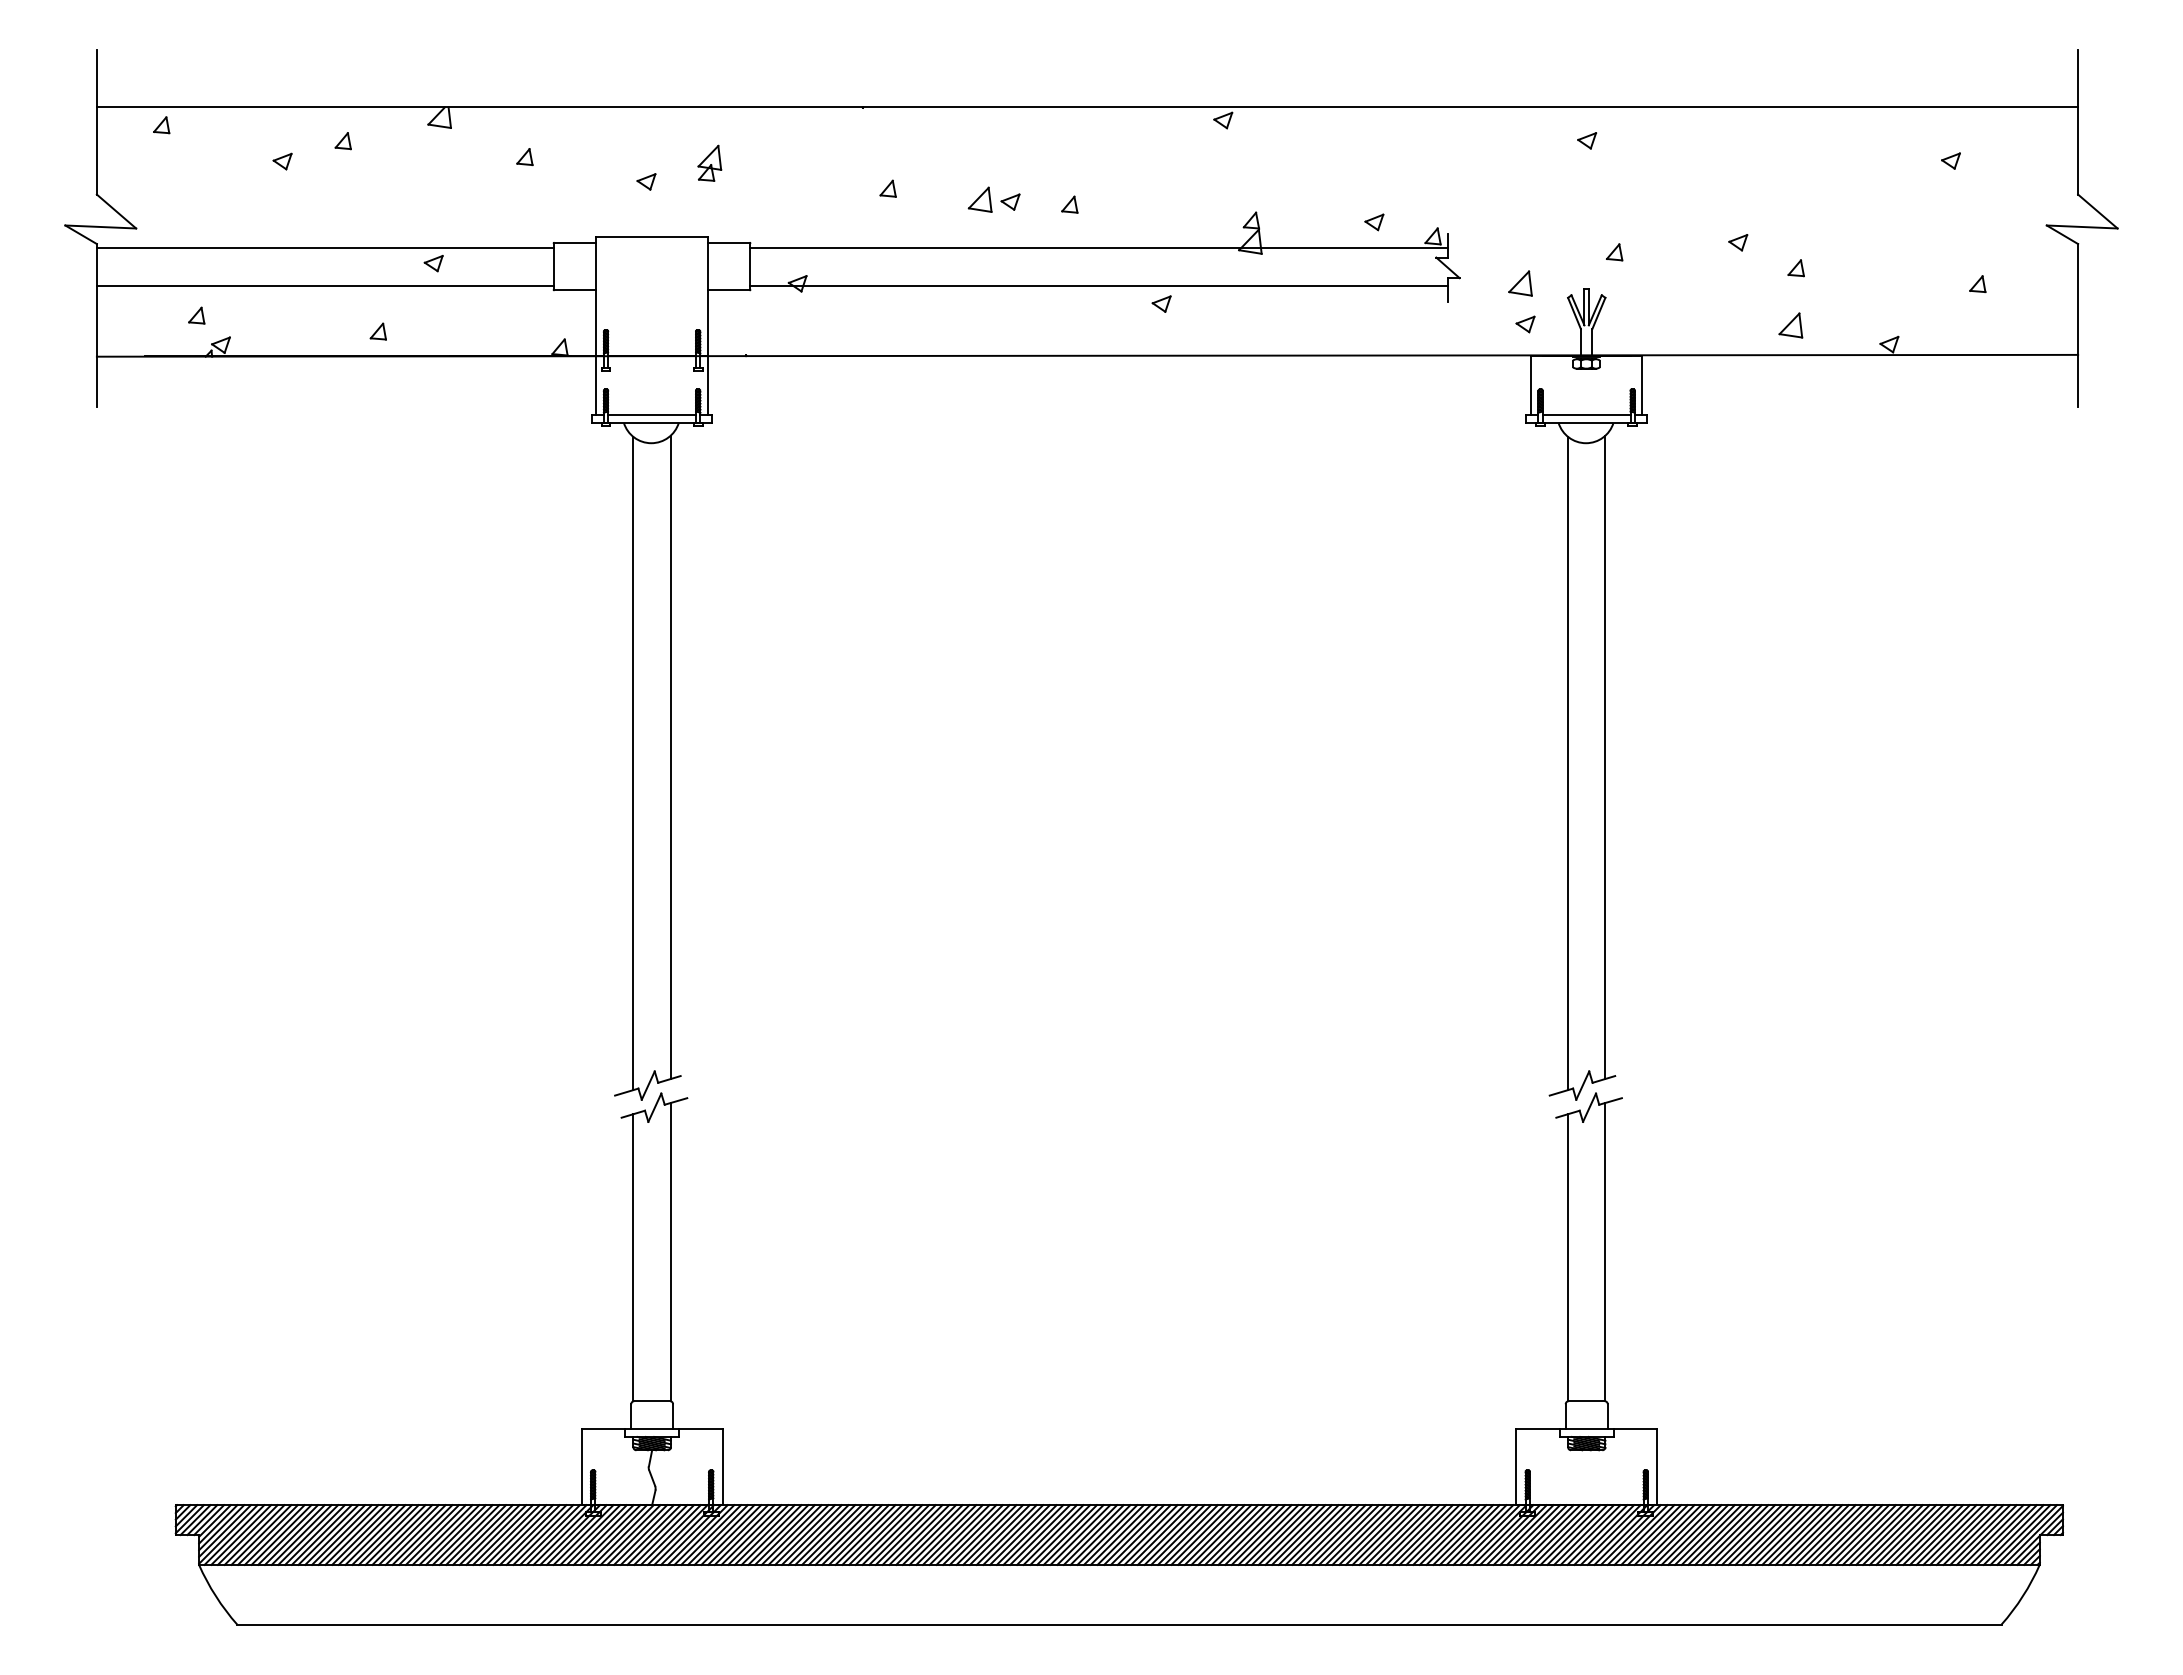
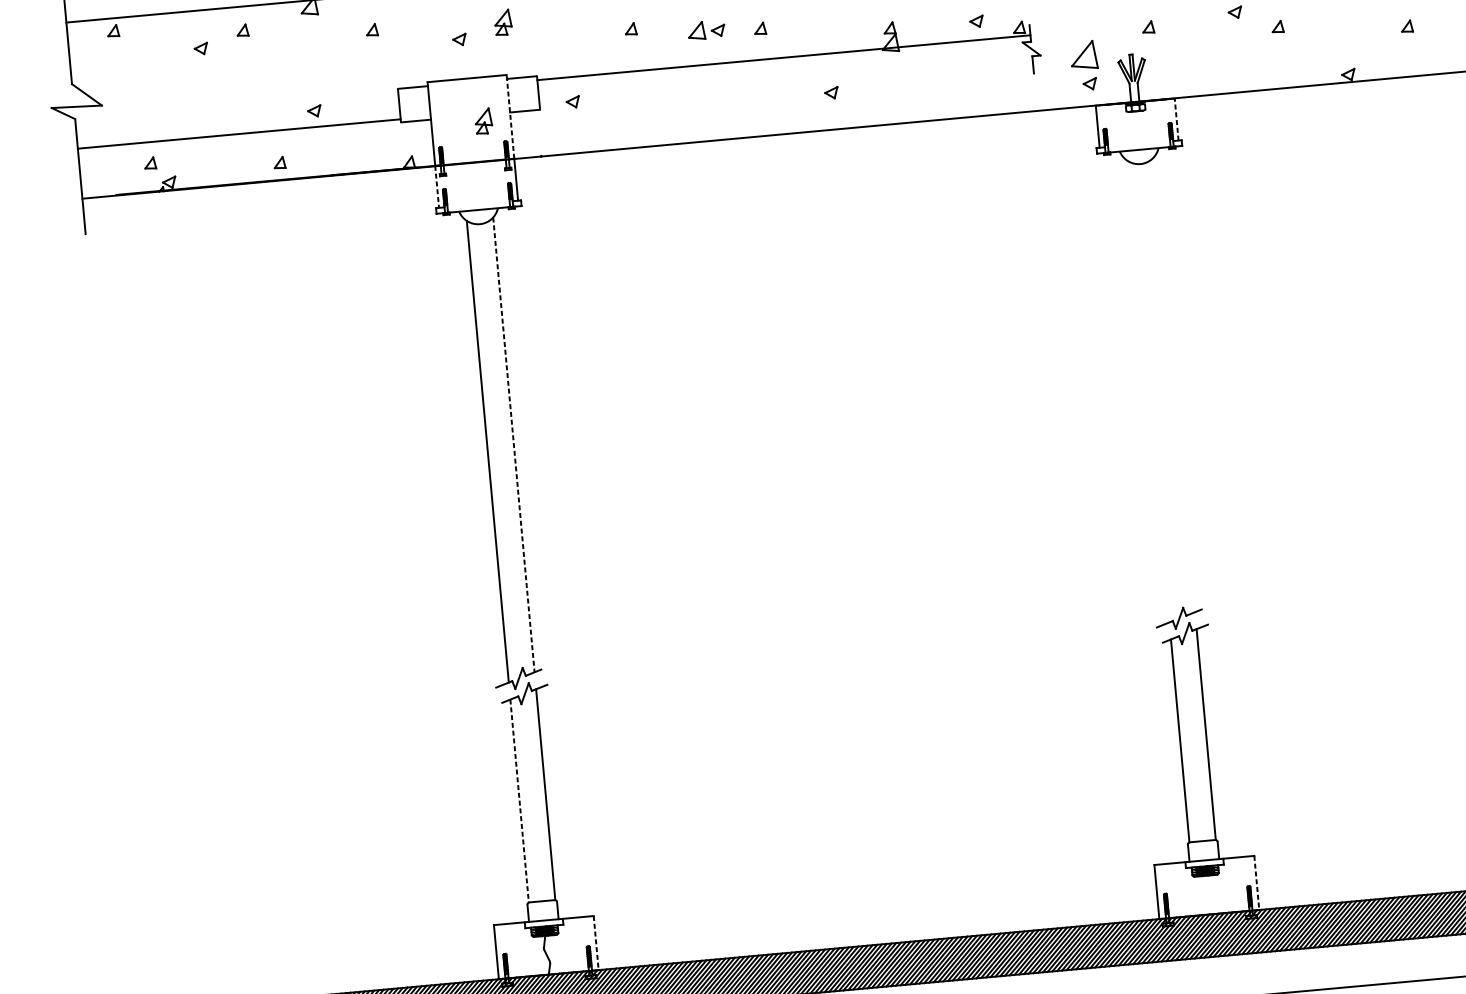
line: (324, 248) -> (236, 107), removed
part: (1520, 283) -> (1083, 55), size x1.6
line: (1099, 285) -> (786, 83), removed
line: (707, 295) -> (510, 116), solid -> dashed
part: (669, 298) -> (483, 120), added
part: (1790, 325) -> (1277, 67), removed
line: (596, 385) -> (437, 186), solid -> dashed
line: (1642, 385) -> (1176, 119), solid -> dashed
line: (652, 415) -> (478, 204), removed
line: (1586, 415) -> (1139, 144), removed
line: (1605, 756) -> (1174, 384), removed
line: (670, 757) -> (513, 445), solid -> dashed
line: (1568, 763) -> (1148, 391), removed
line: (633, 1257) -> (519, 800), solid -> dashed
line: (722, 1467) -> (596, 943), solid -> dashed
line: (1657, 1467) -> (1256, 883), solid -> dashed

